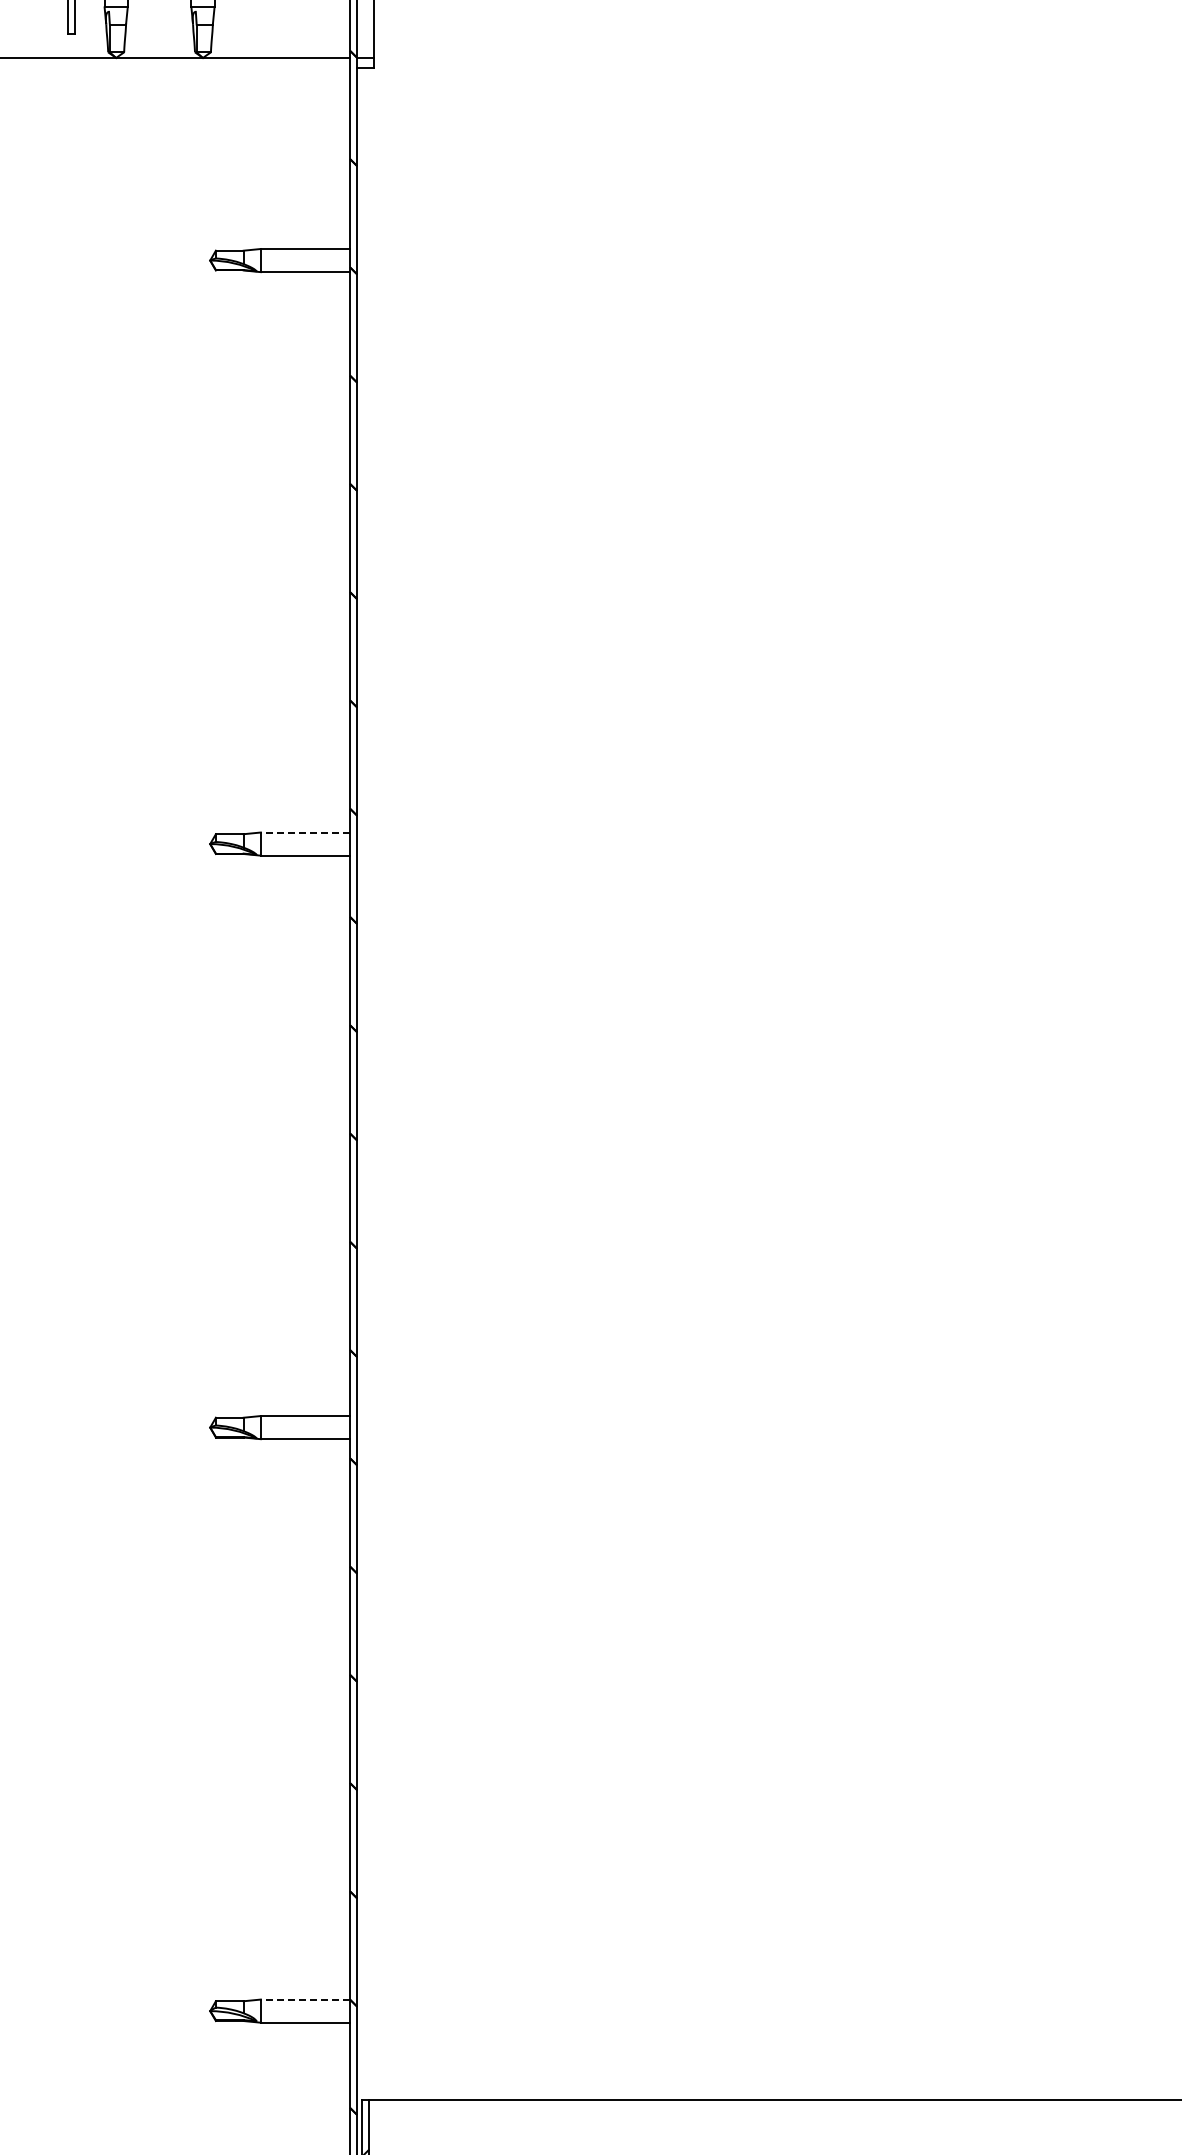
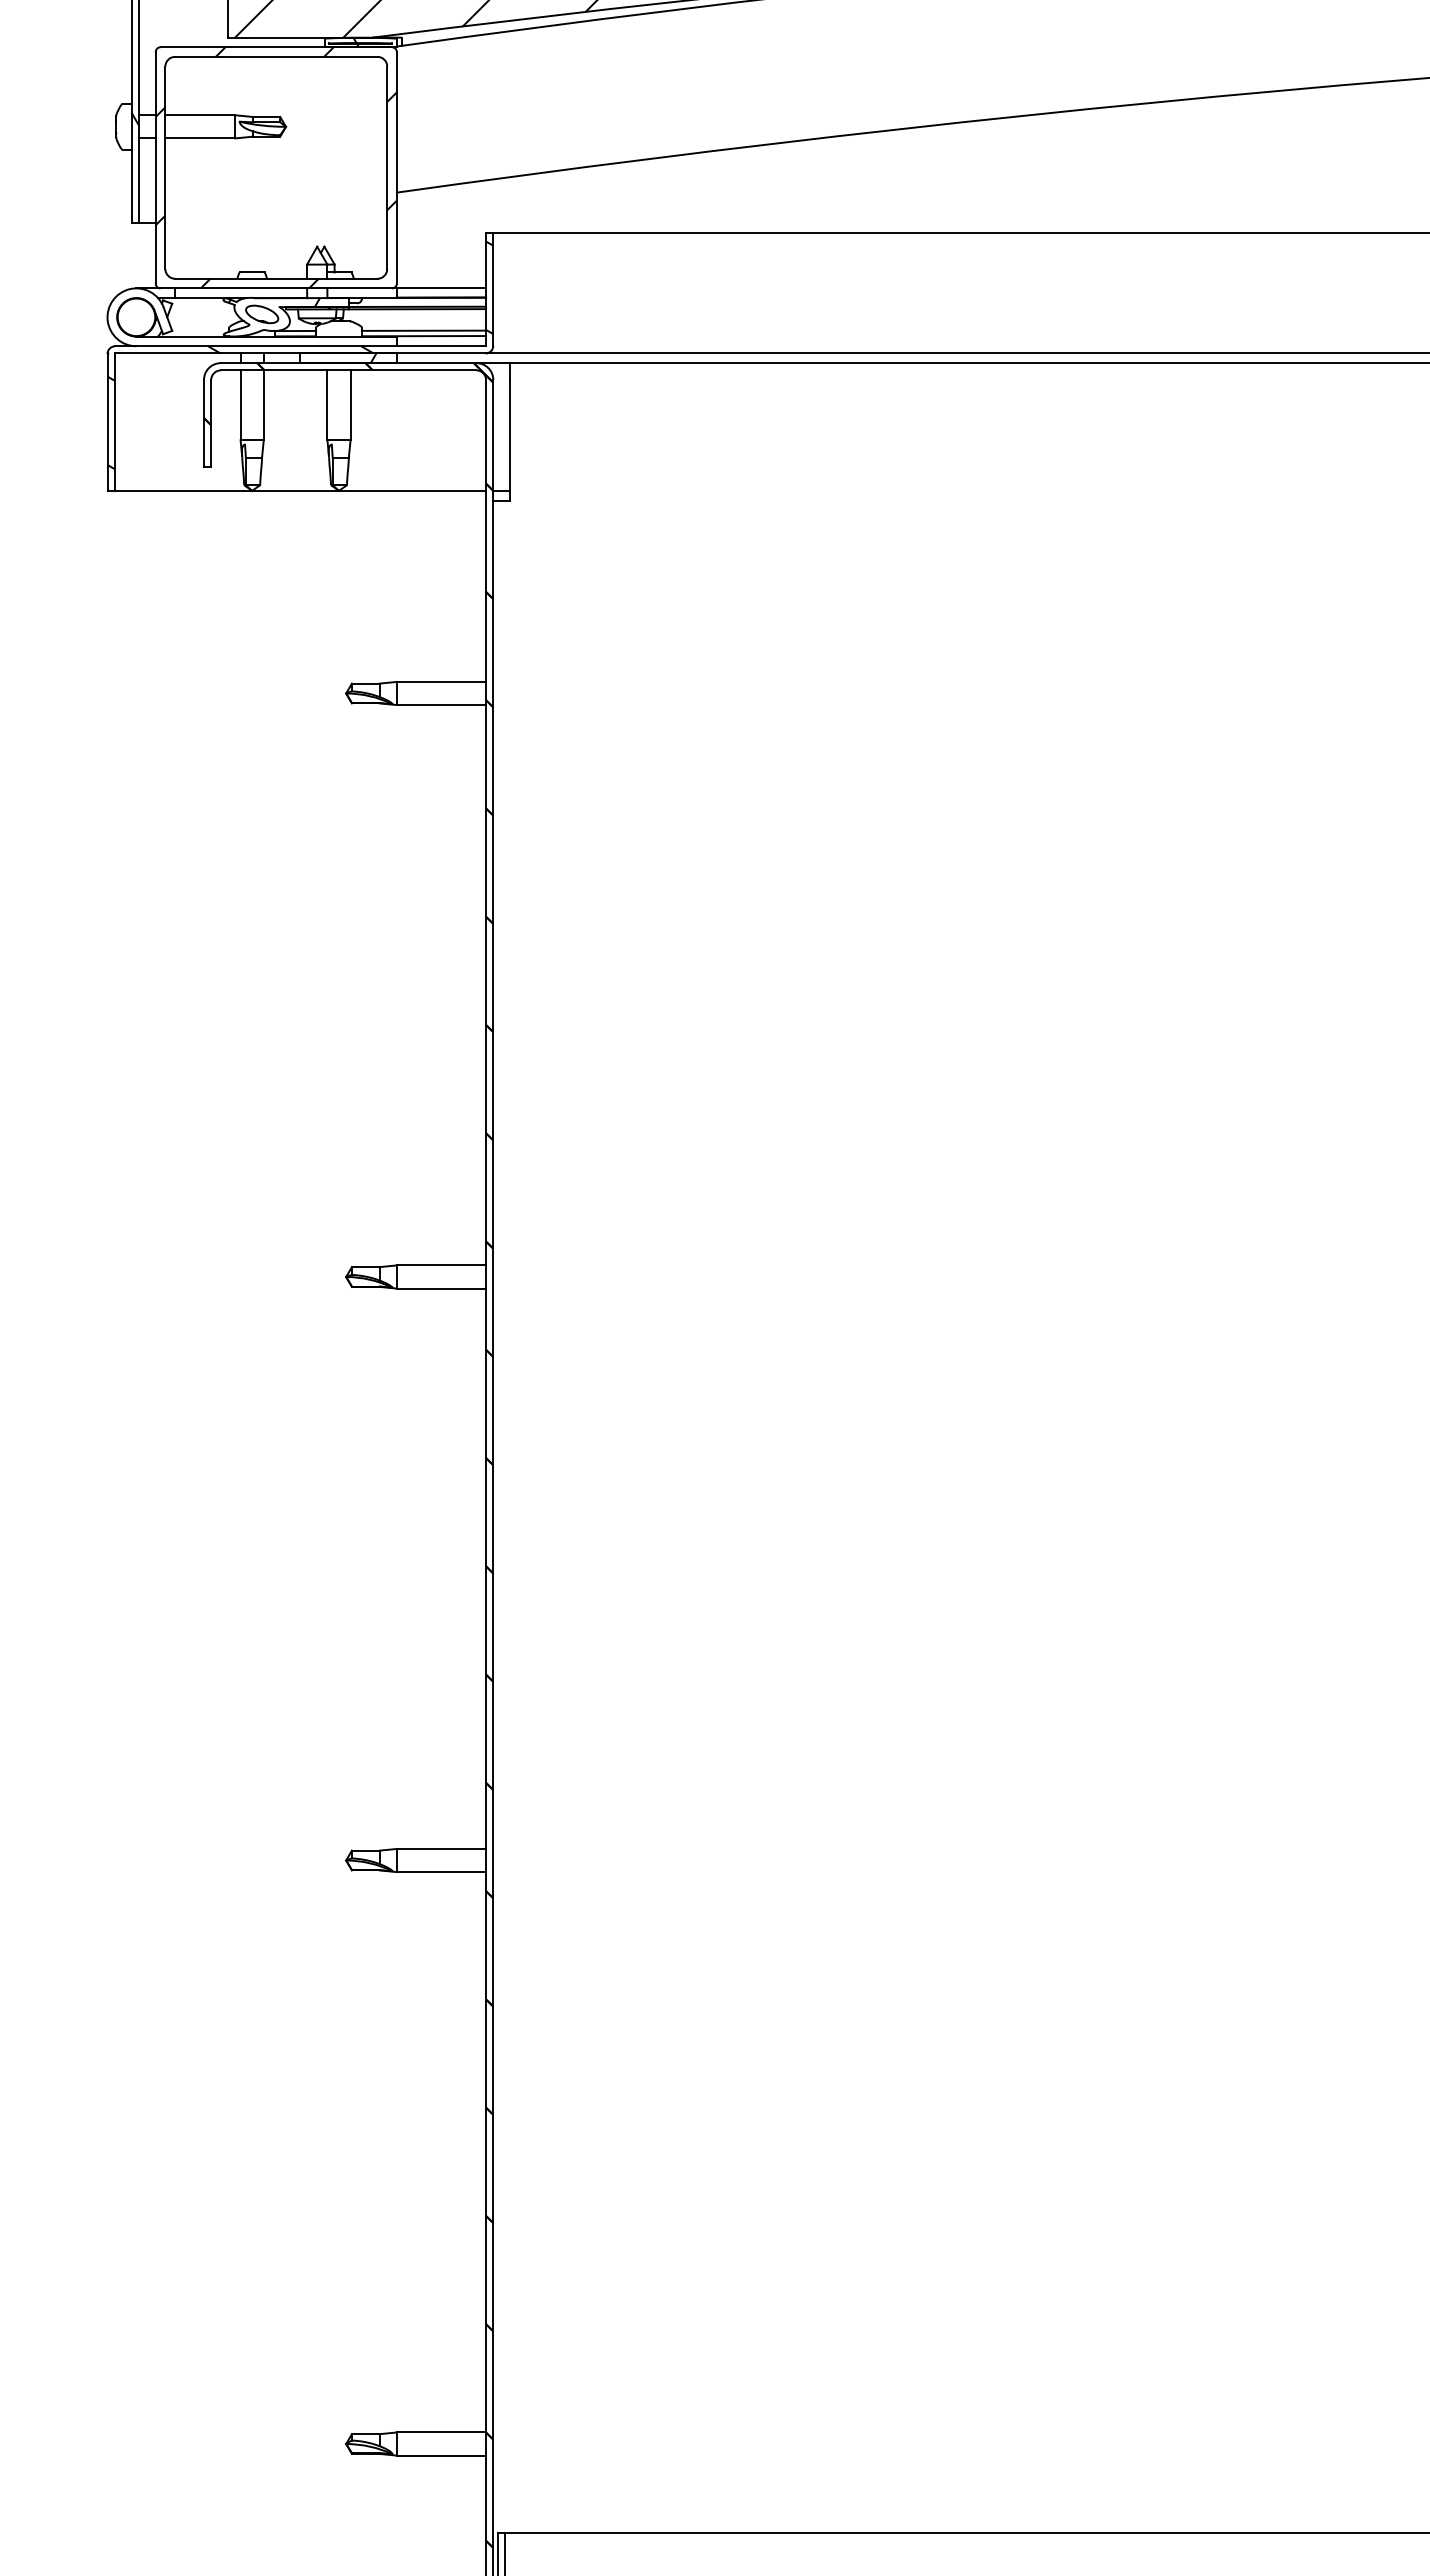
line: (305, 832) -> (441, 1265), dashed -> solid
line: (305, 1999) -> (441, 2432), dashed -> solid

